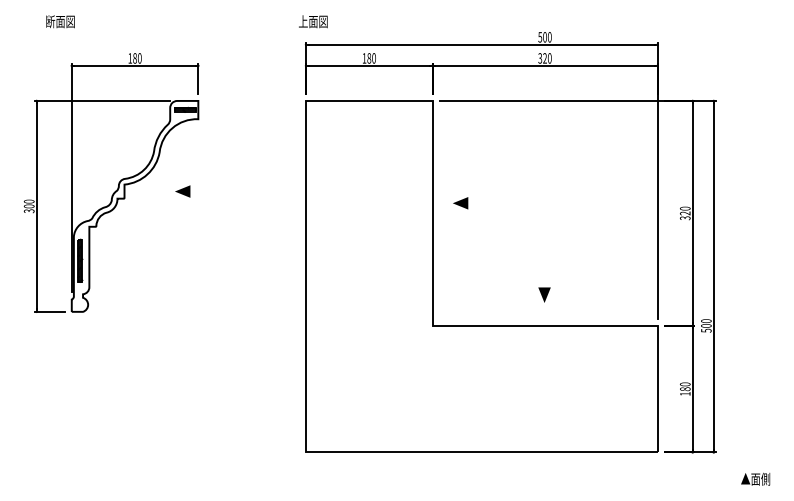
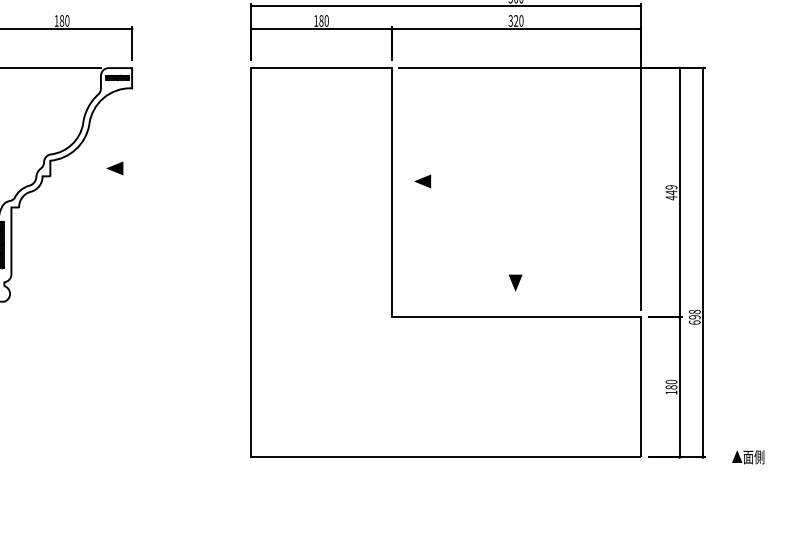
text: (684, 213) -> (670, 192), 320 -> 449
text: (706, 325) -> (694, 316), 500 -> 698
text: (755, 478) -> (748, 456), moved

